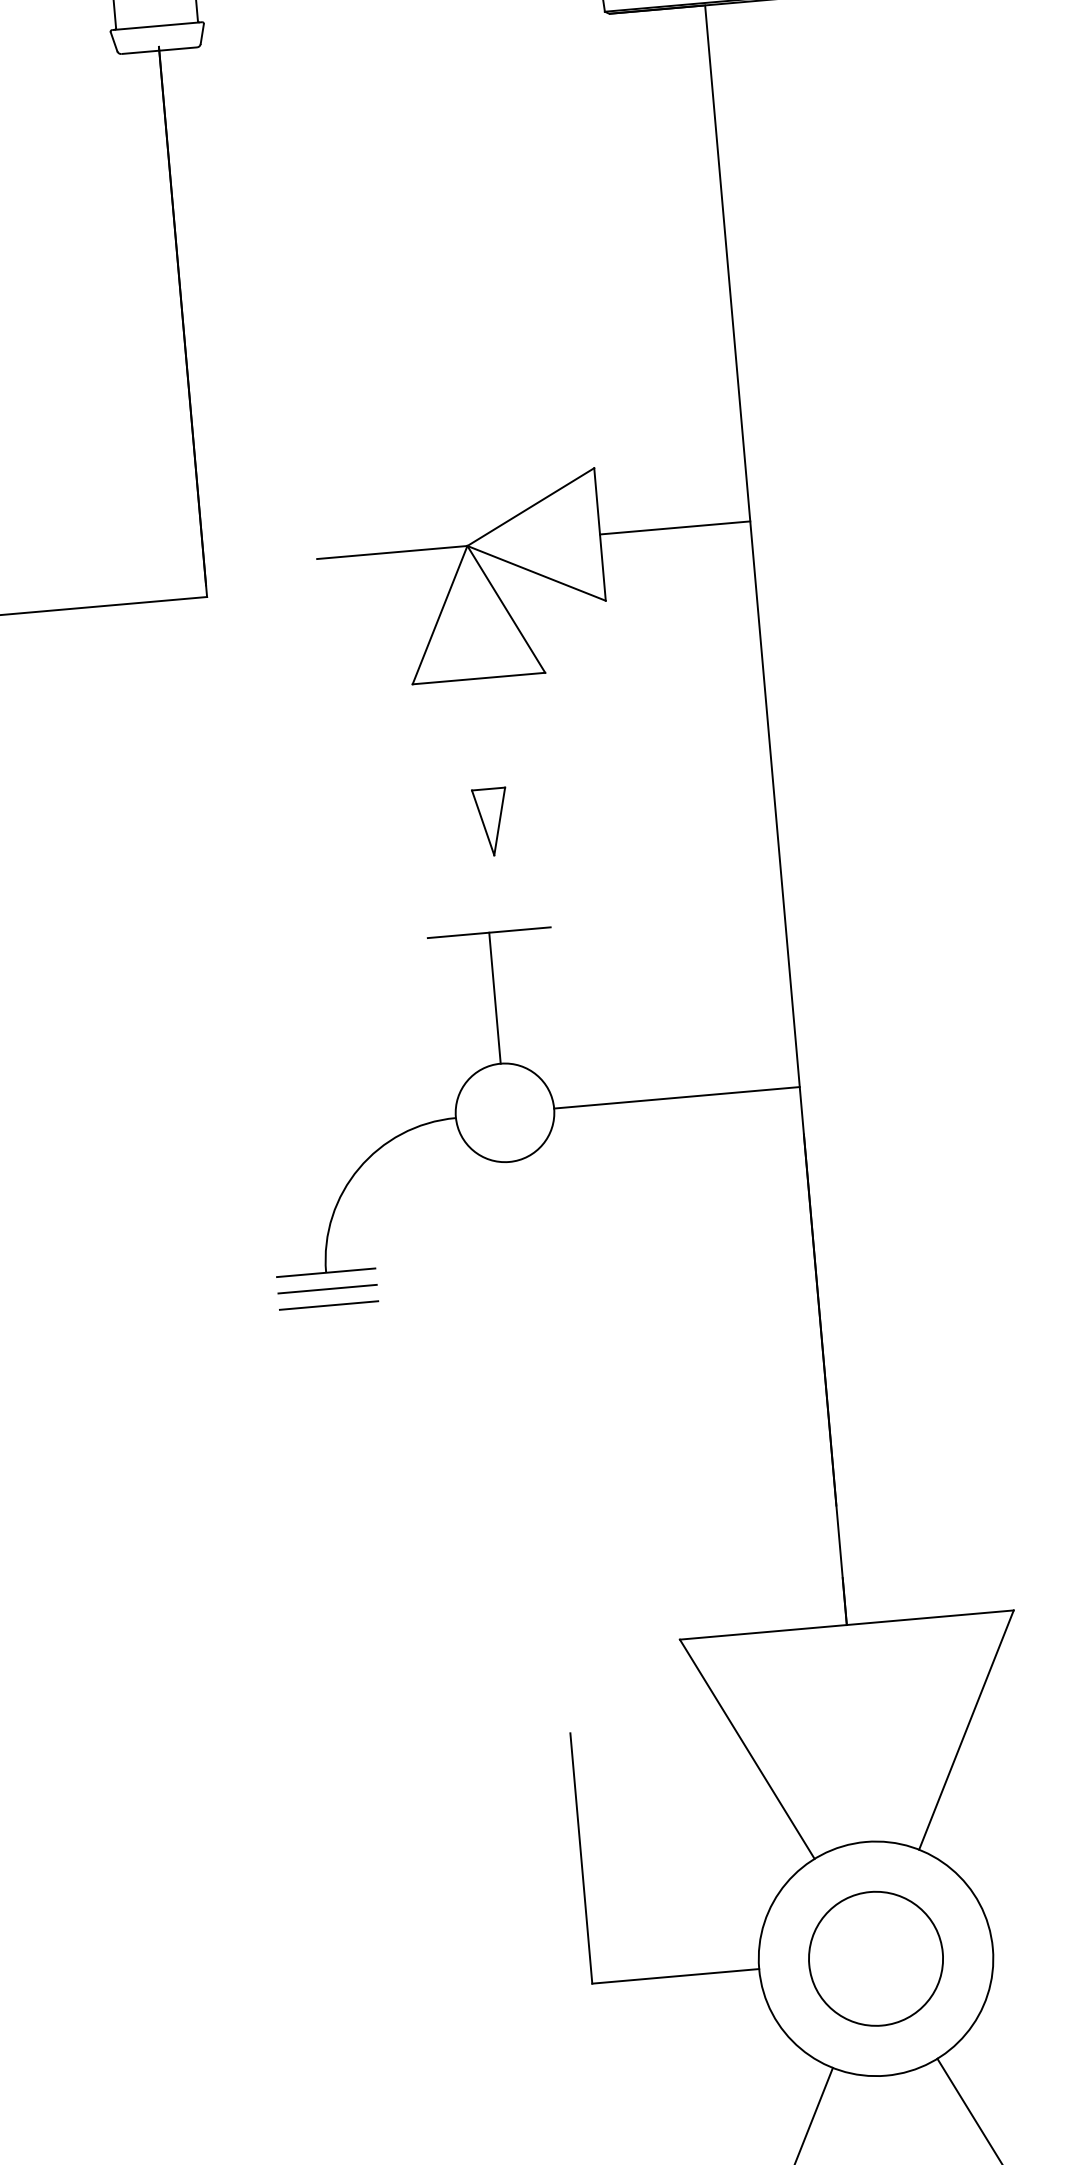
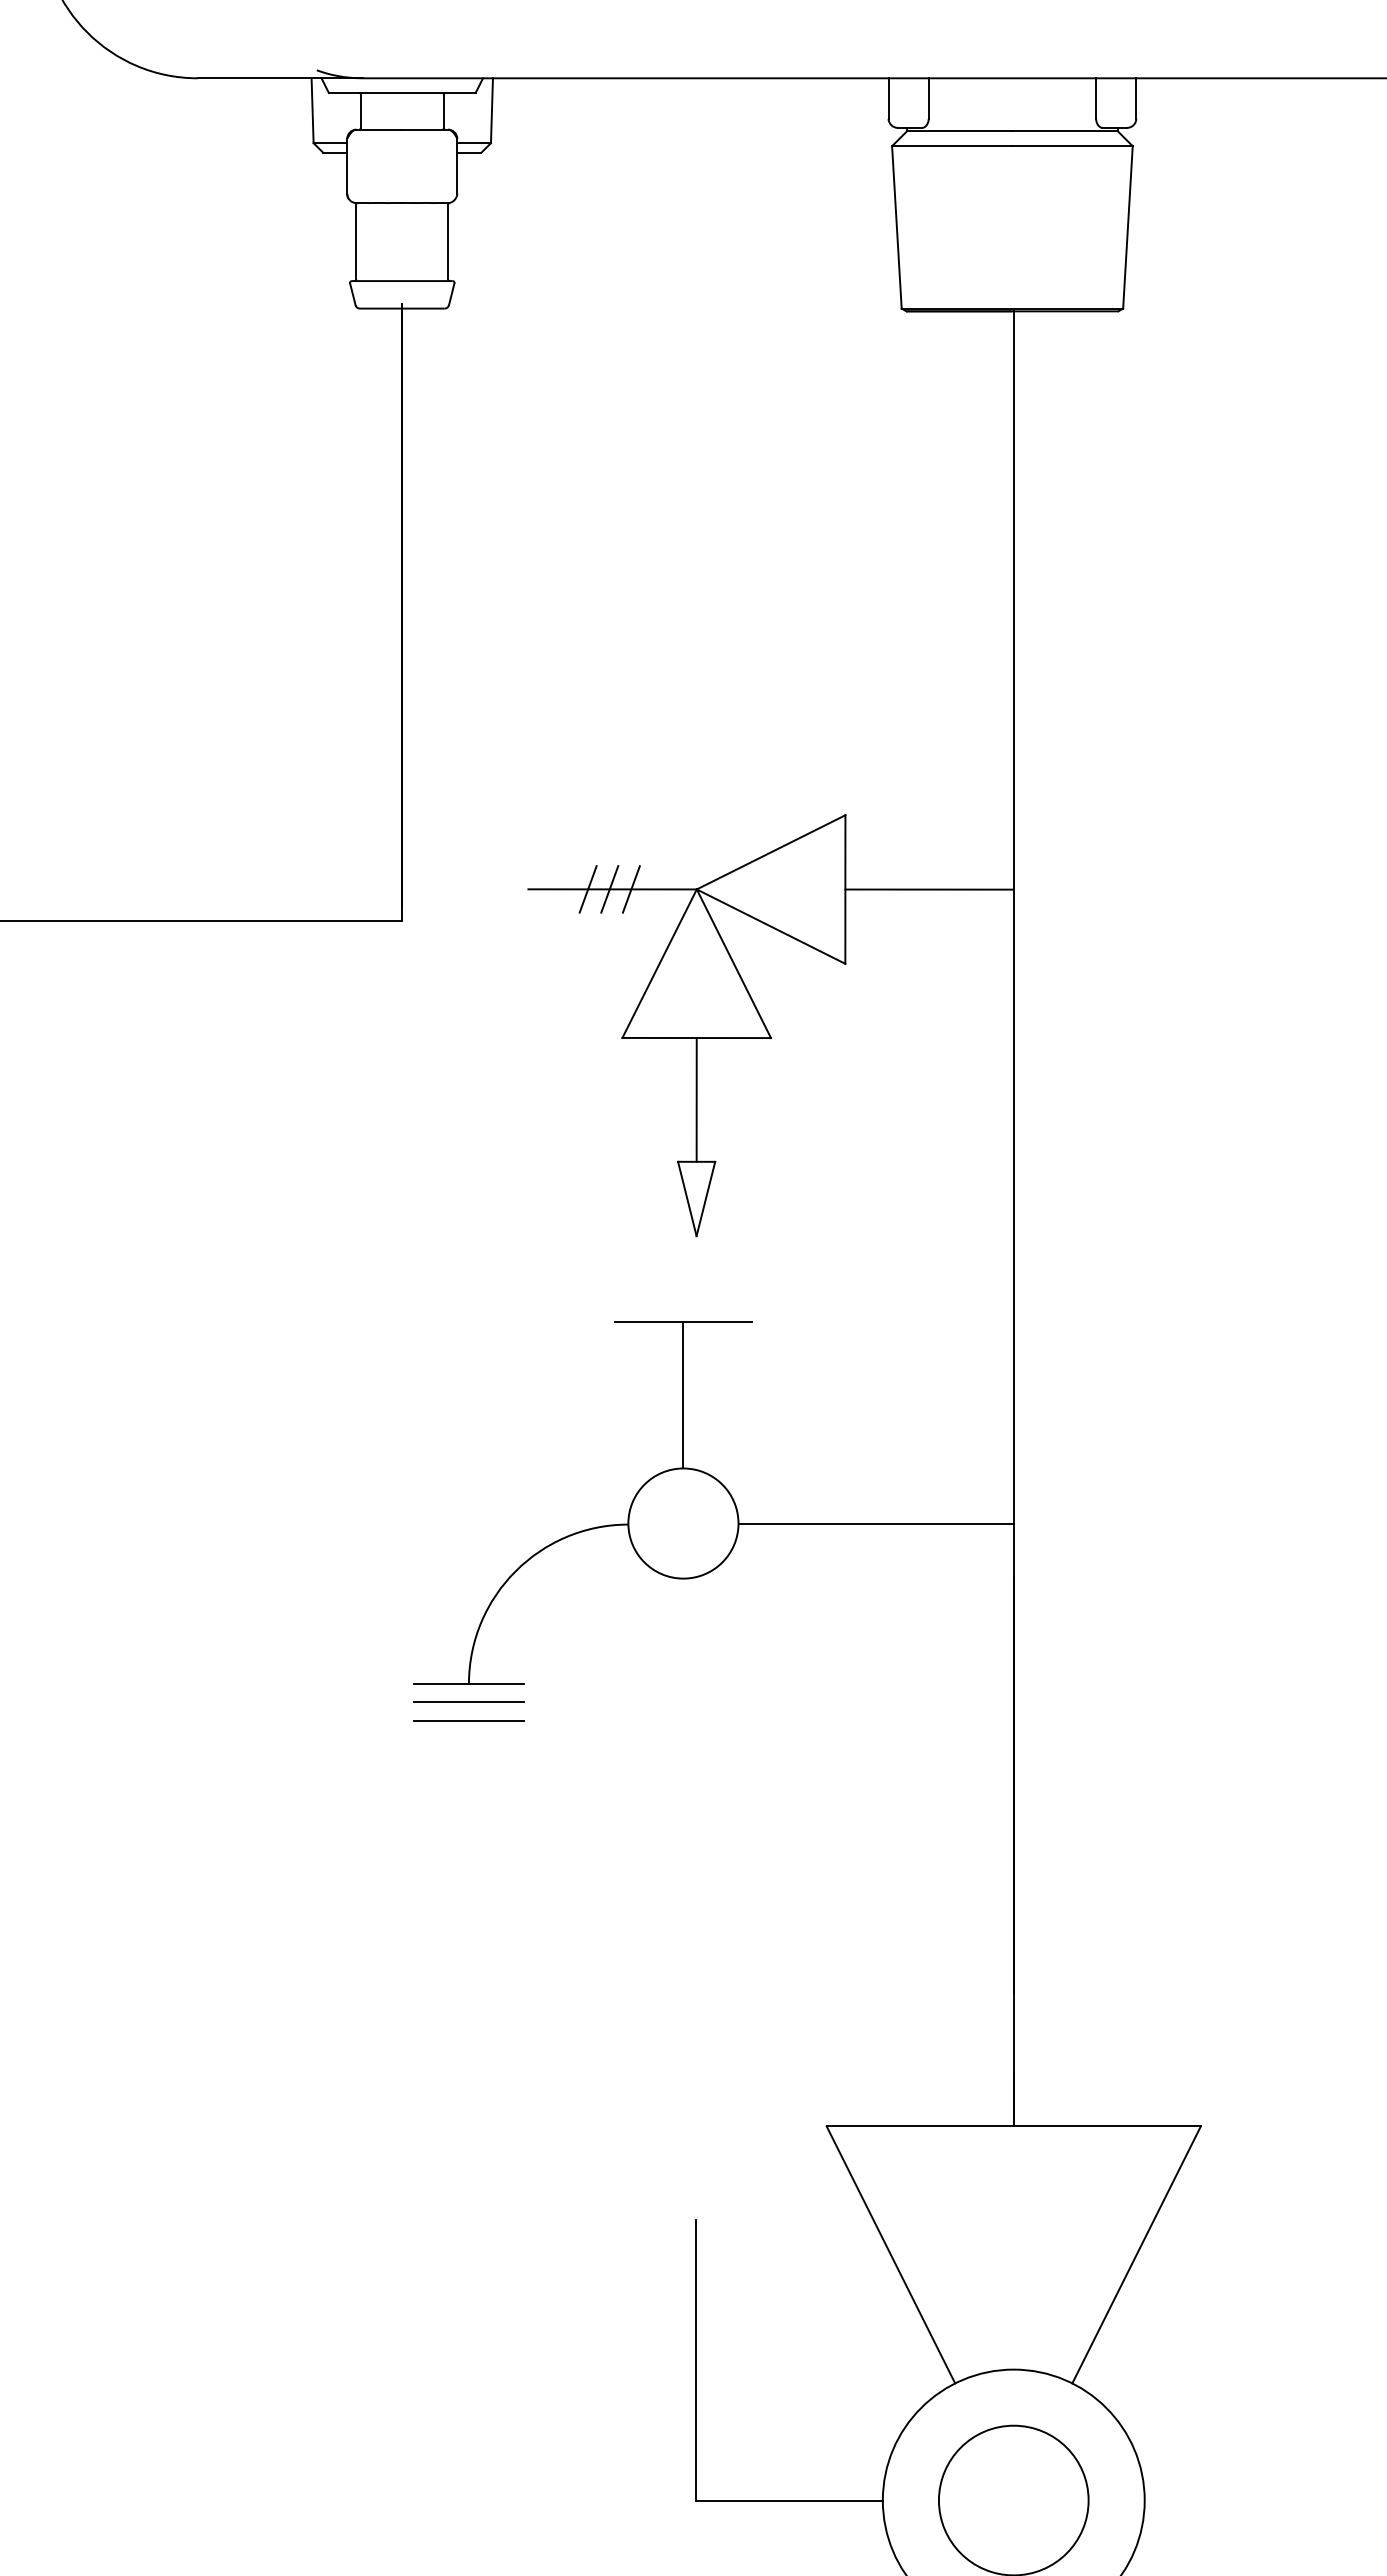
line: (408, 551) -> (630, 889), added
line: (389, 552) -> (609, 889), added
line: (369, 554) -> (587, 889), added
line: (483, 733) -> (696, 1099), added

